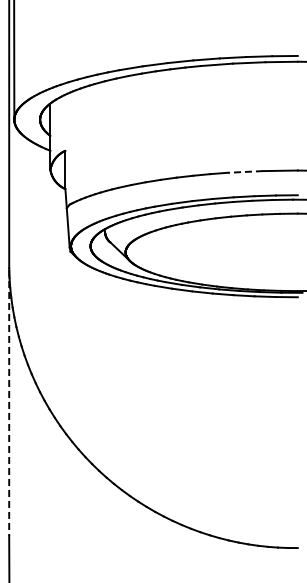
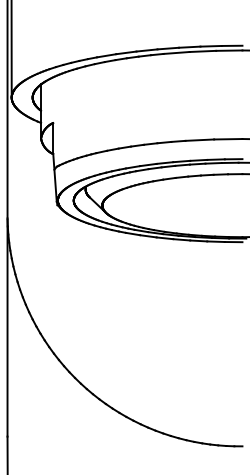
line: (245, 171) -> (199, 139), dashed -> solid
line: (9, 403) -> (7, 328), dashed -> solid

